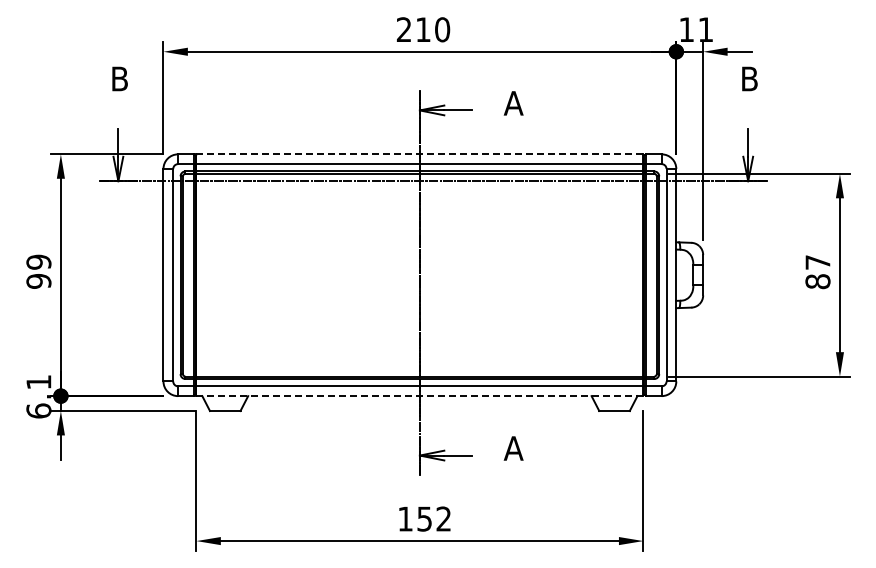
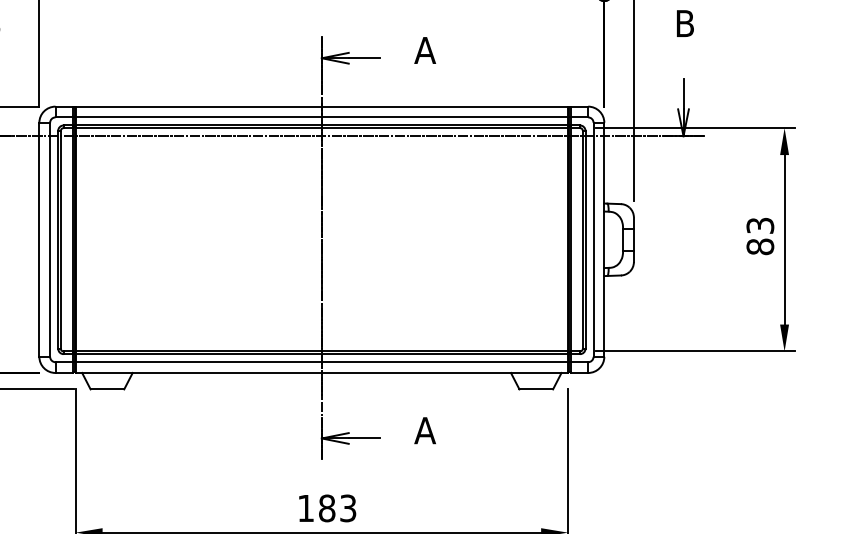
line: (420, 154) -> (322, 106), dashed -> solid
text: (817, 262) -> (759, 225), 87 -> 83
line: (419, 396) -> (321, 373), dashed -> solid
text: (434, 518) -> (337, 507), 152 -> 183

